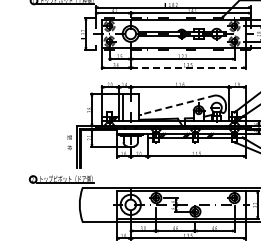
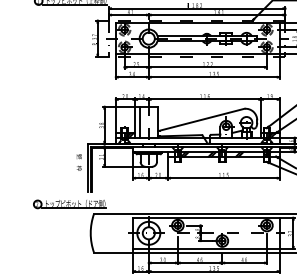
line: (188, 67) -> (214, 76), dashed -> solid
line: (177, 105) -> (202, 120), dashed -> solid

